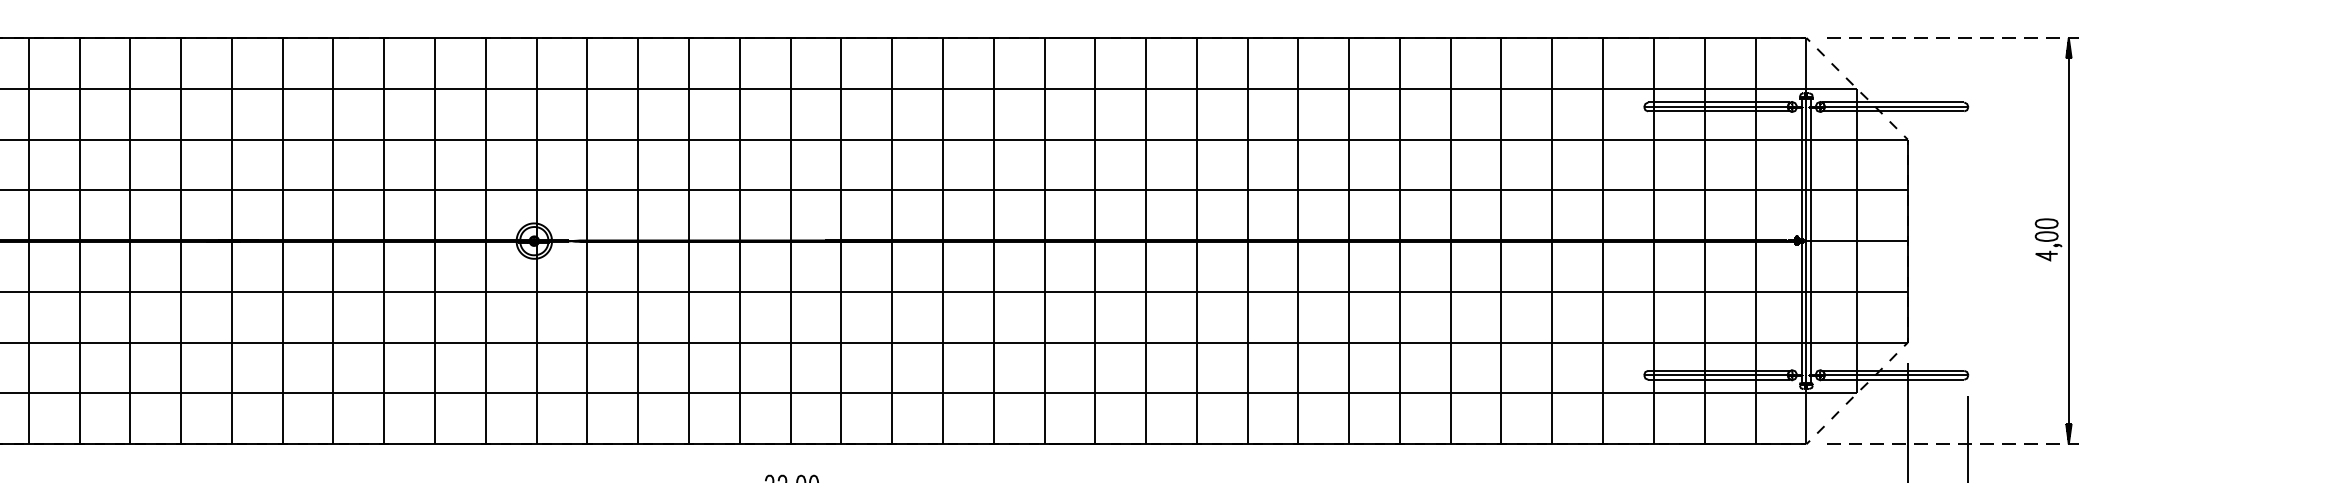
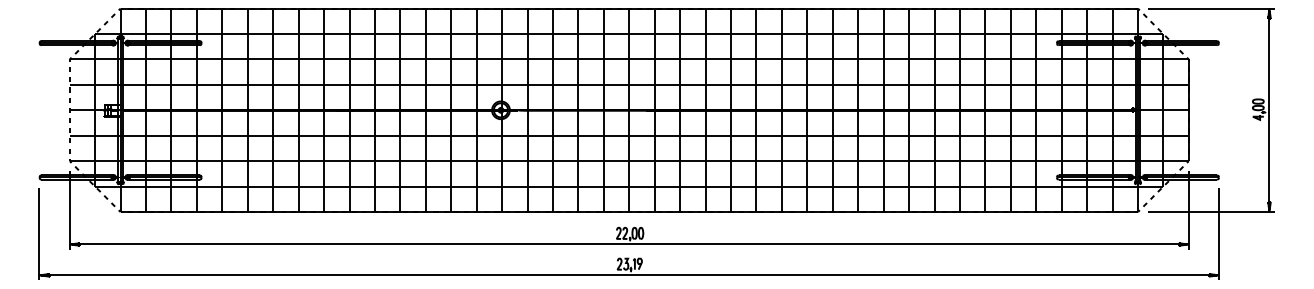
line: (1953, 37) -> (1211, 8), dashed -> solid
line: (1953, 445) -> (1211, 212), dashed -> solid

